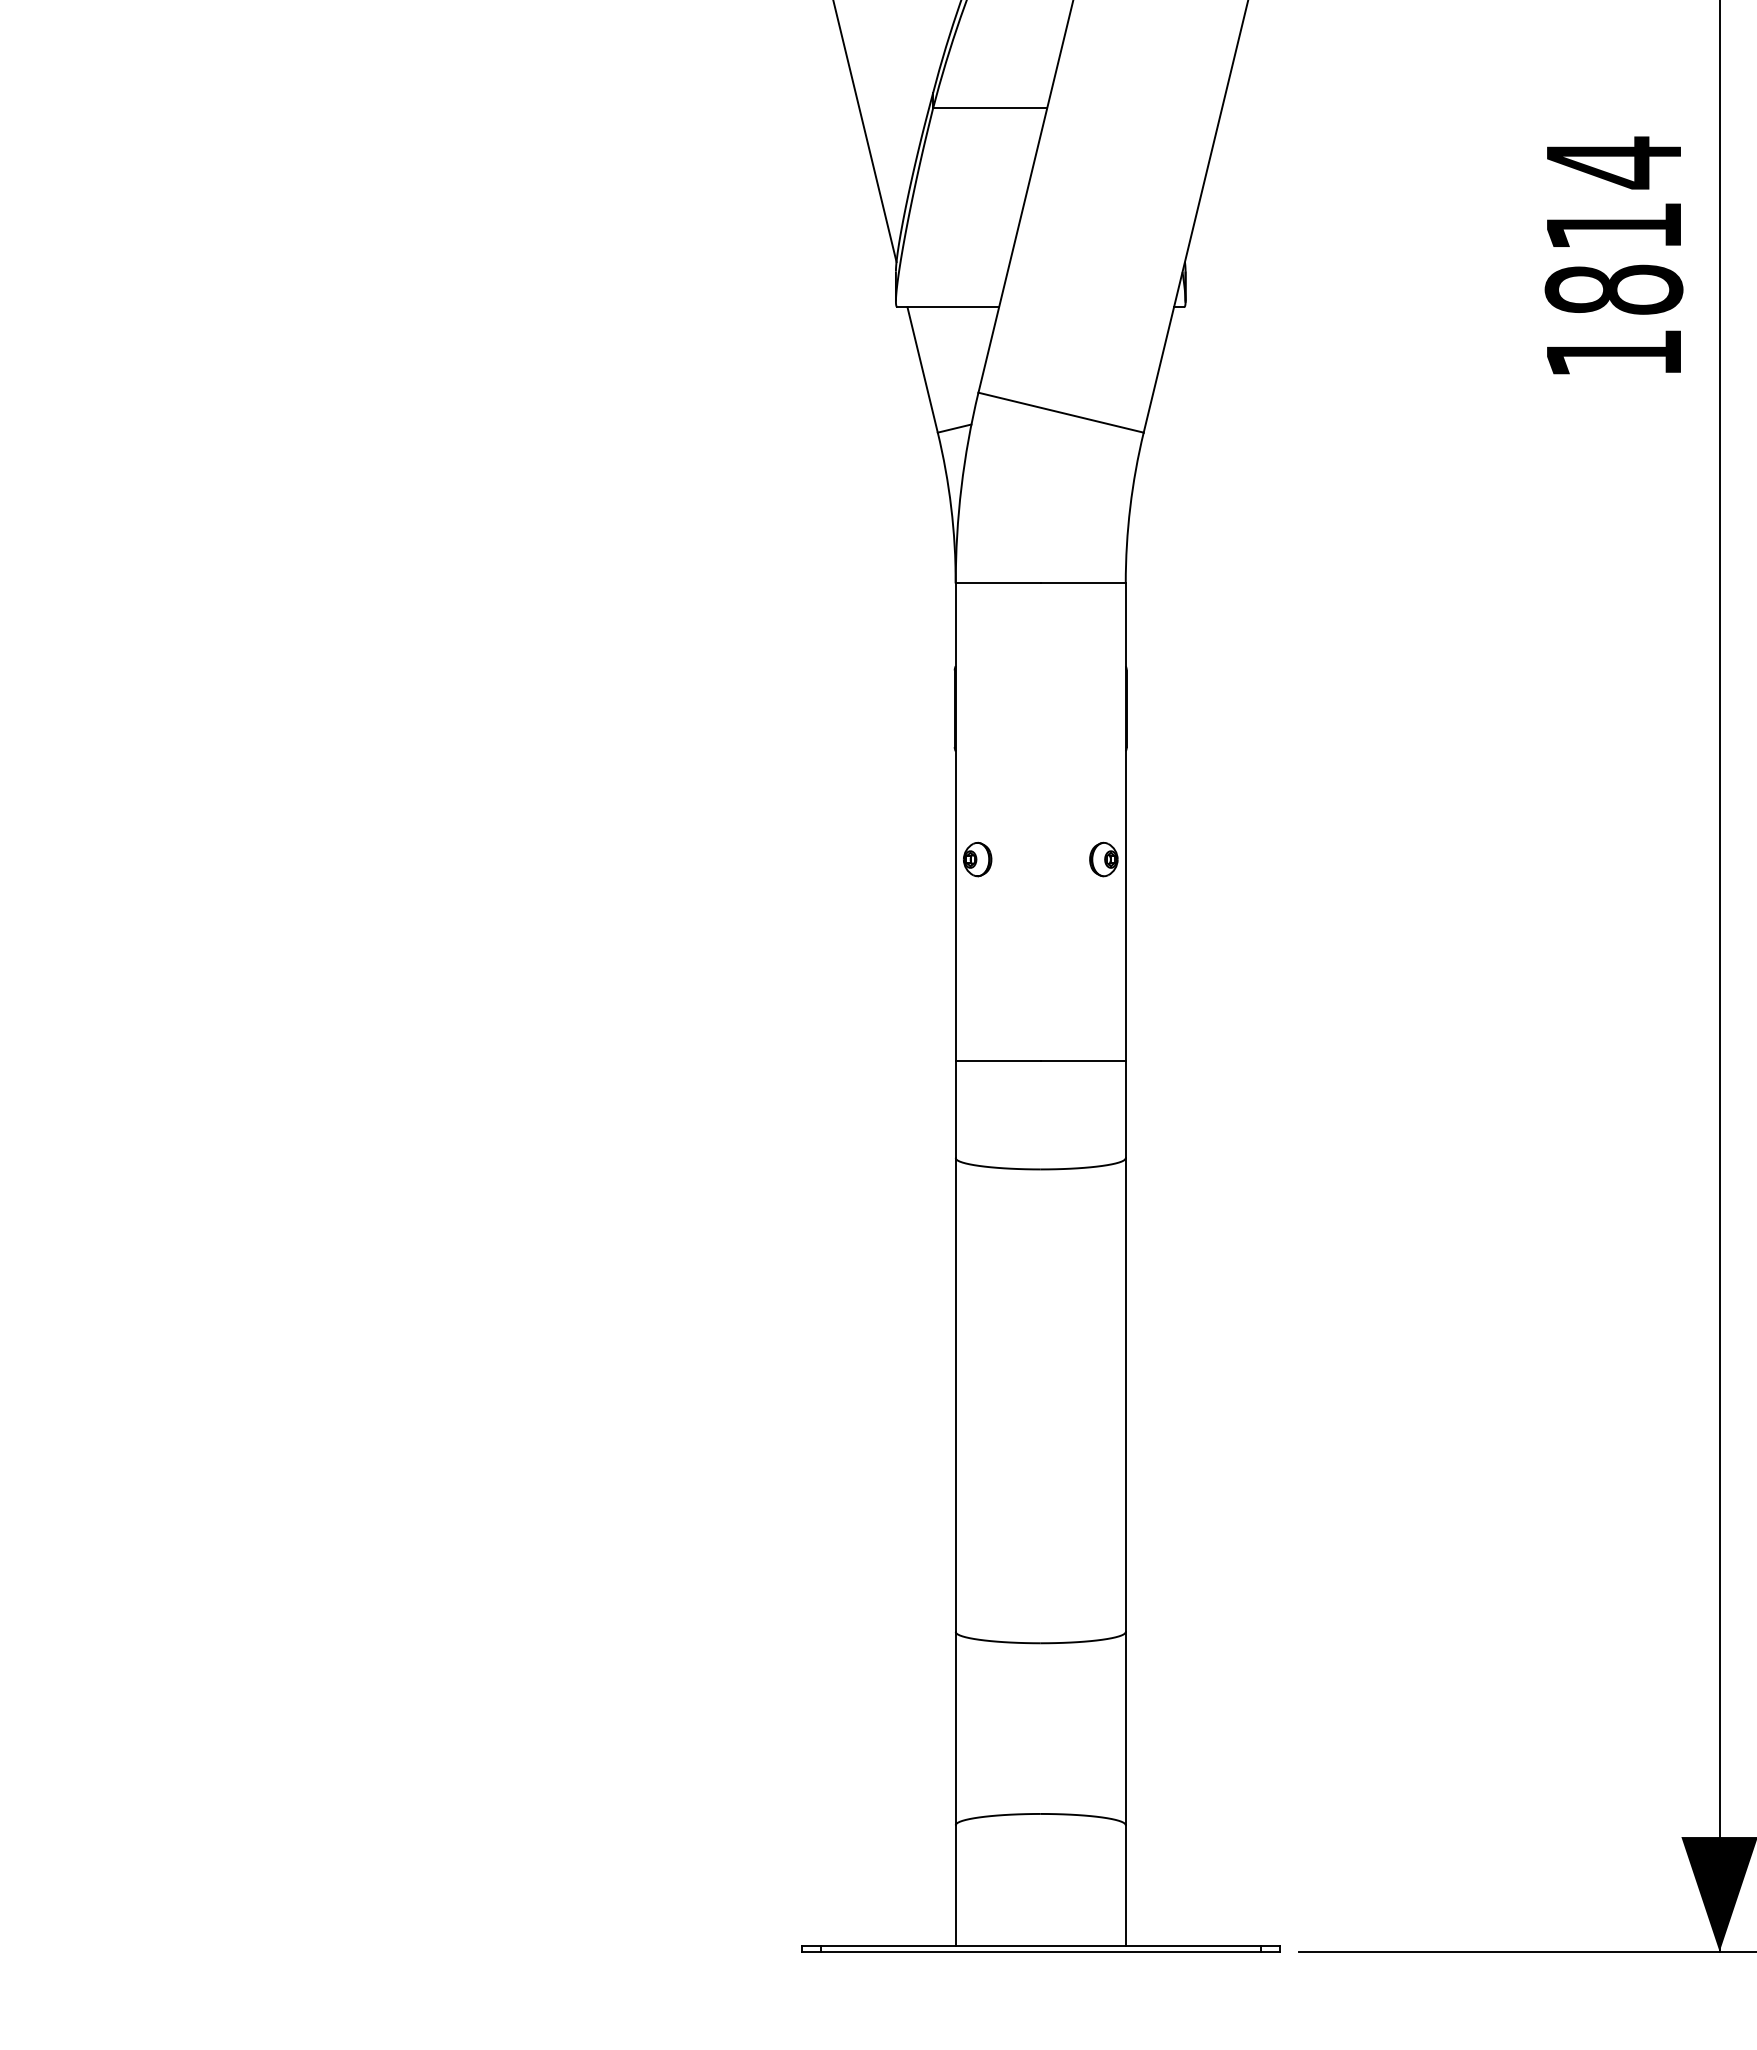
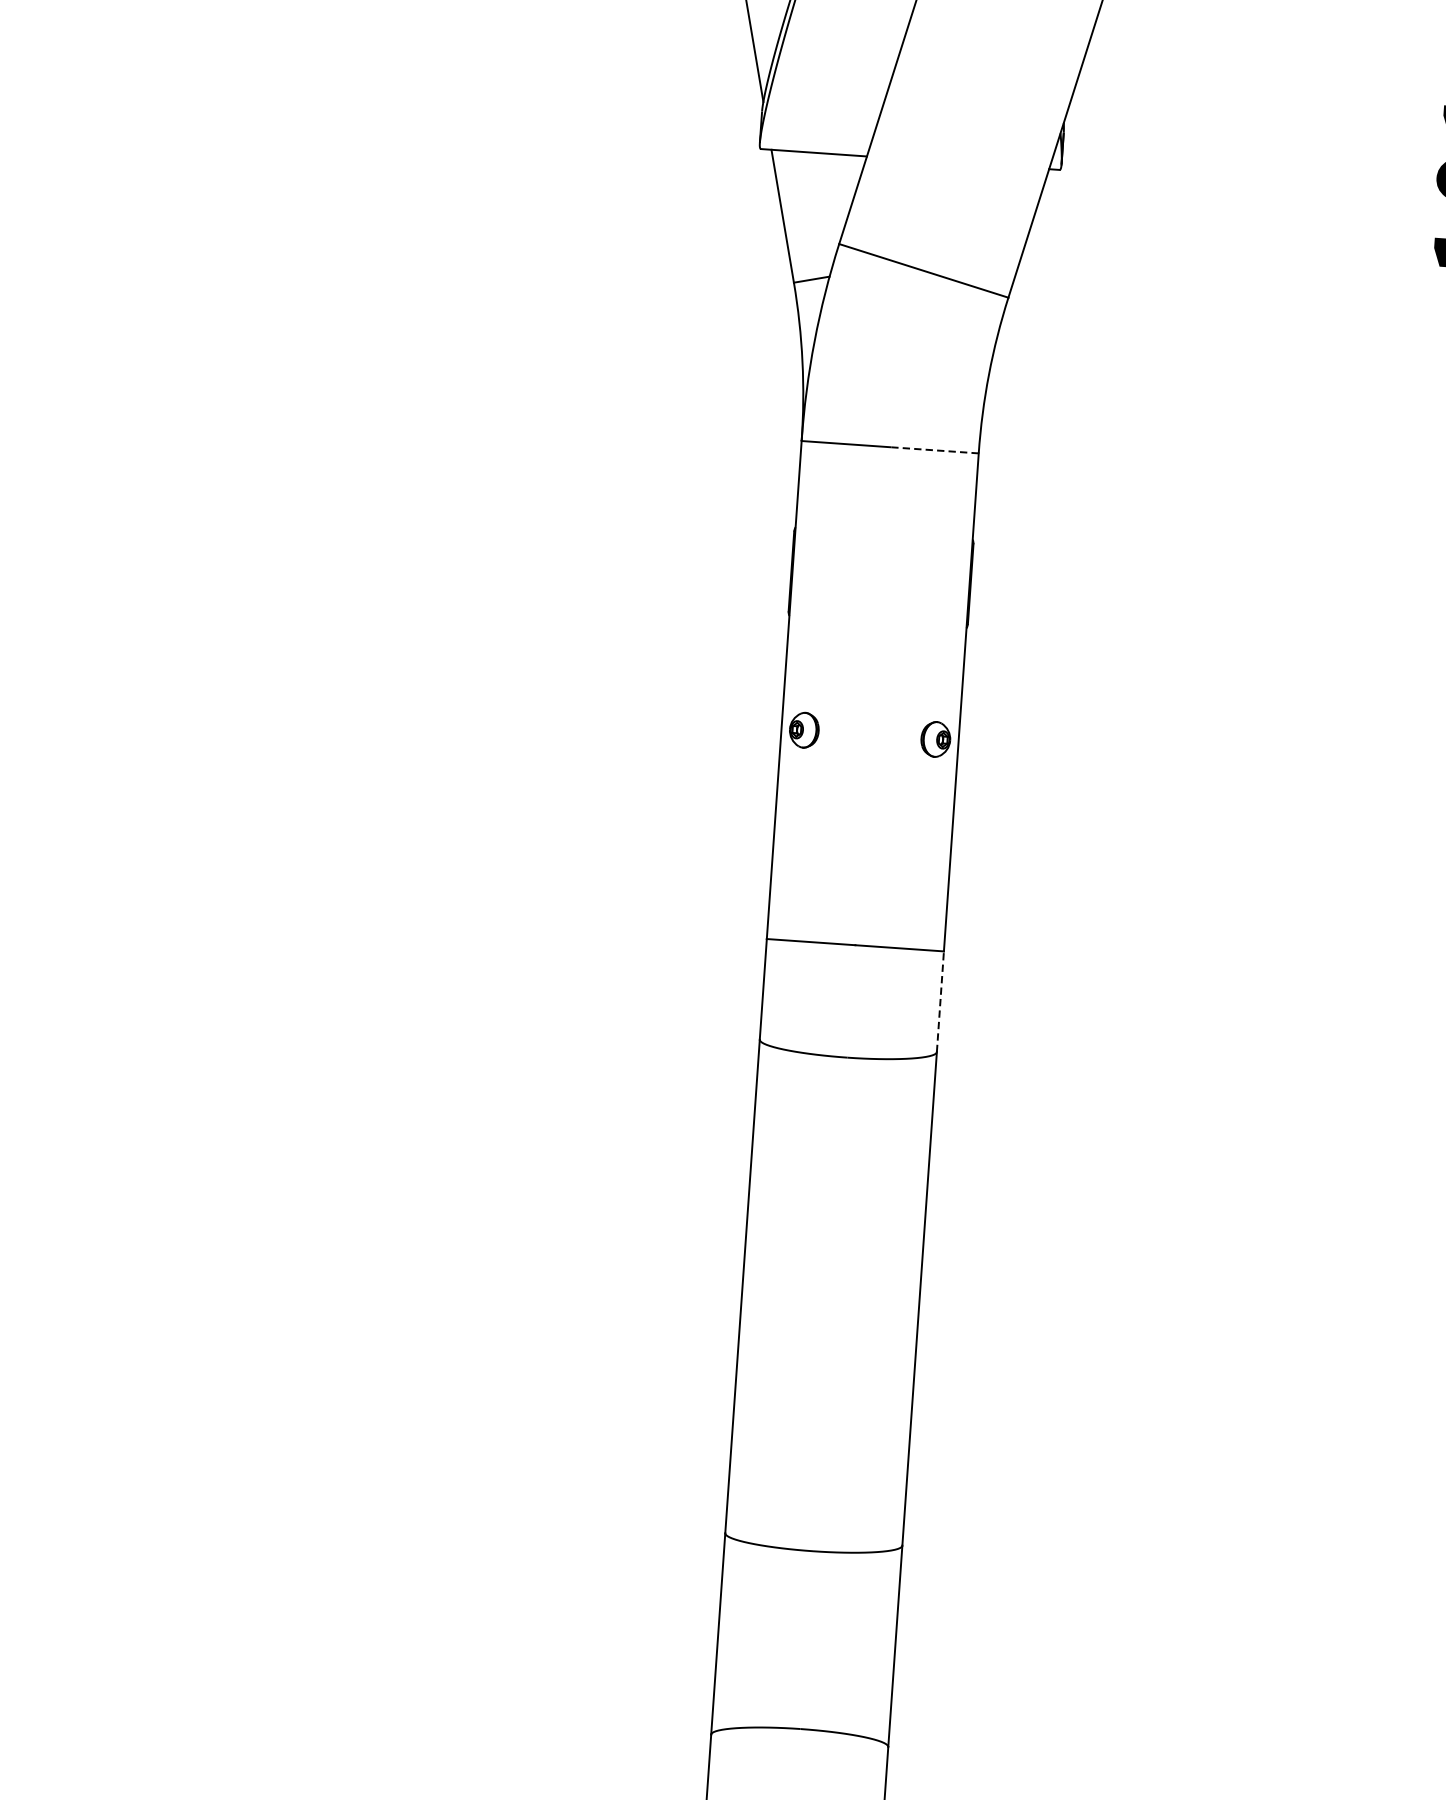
line: (1083, 583) -> (934, 450), solid -> dashed
line: (1125, 1109) -> (940, 1001), solid -> dashed

